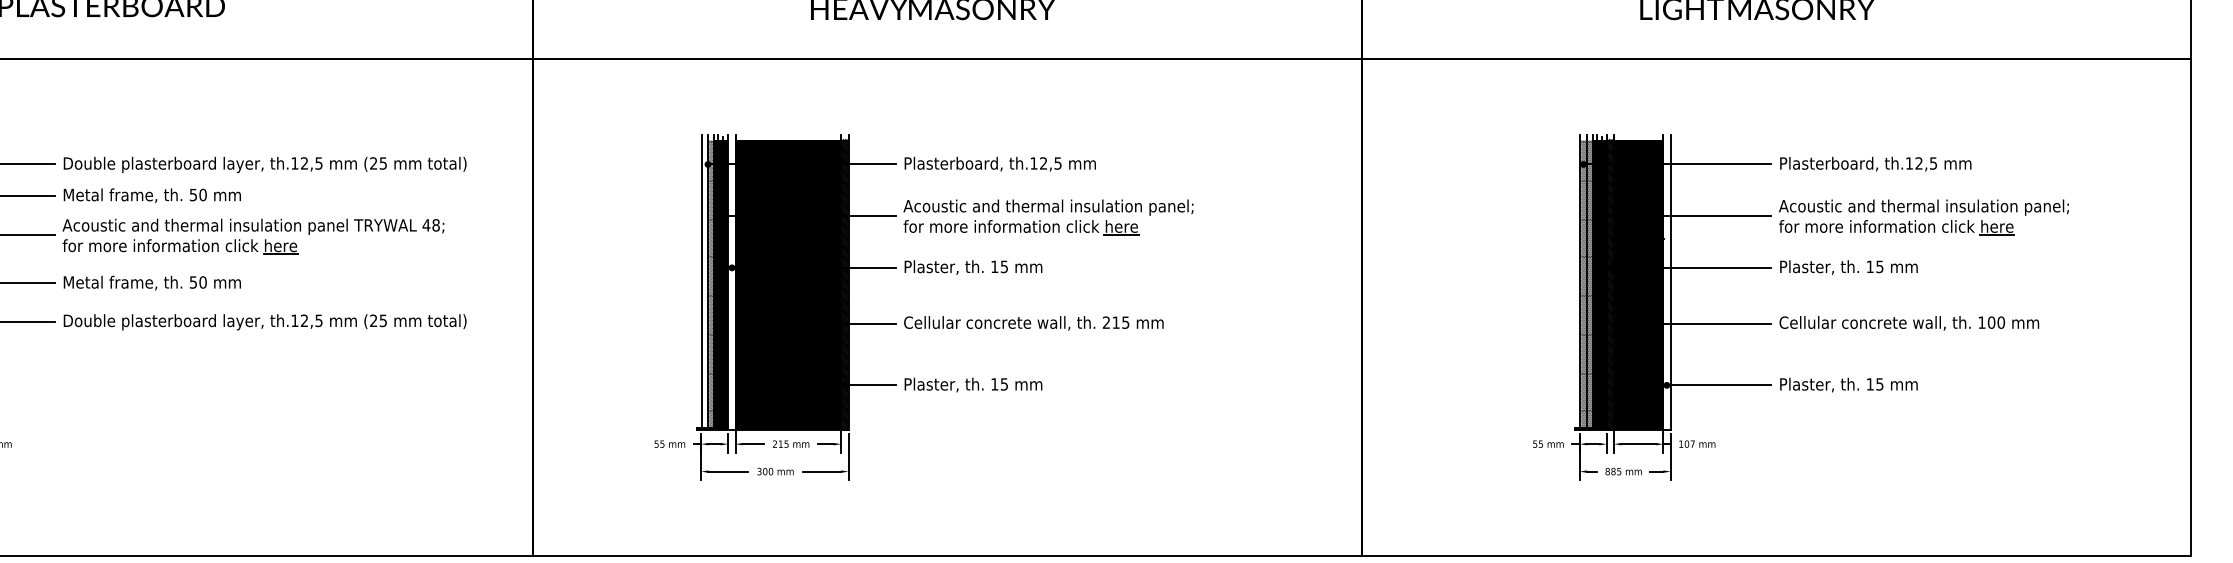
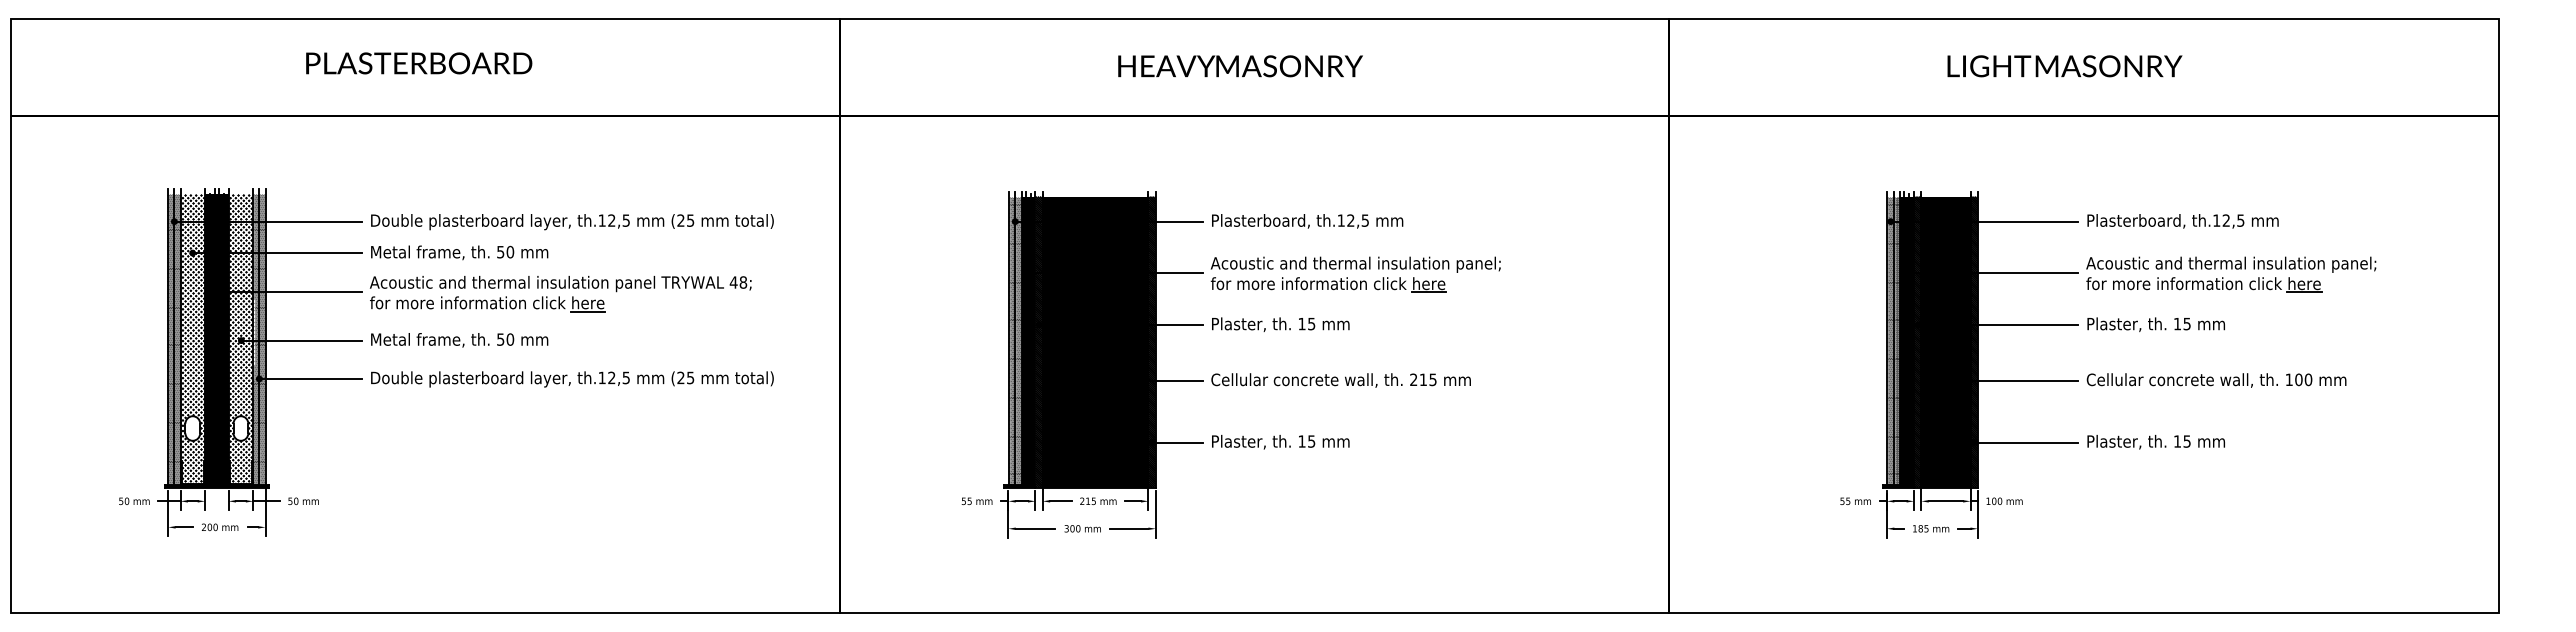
hatch: (704, 283) -> (1011, 340), added
hatch: (731, 284) -> (1038, 341), added
hatch: (1666, 284) -> (1973, 341), added
text: (1692, 443) -> (1999, 500), 107 -> 100
text: (1607, 471) -> (1914, 528), 885 -> 185

